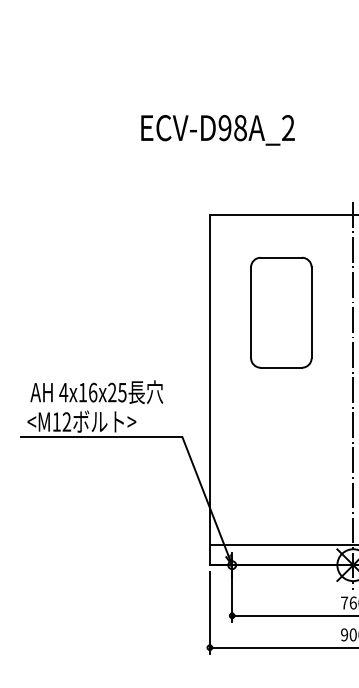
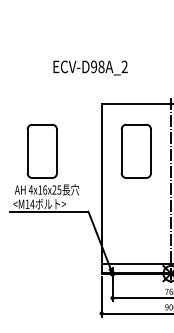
text: (217, 129) -> (90, 67), moved
part: (85, 310) -> (41, 150), added
text: (66, 420) -> (32, 203), <M12 -> <M14

